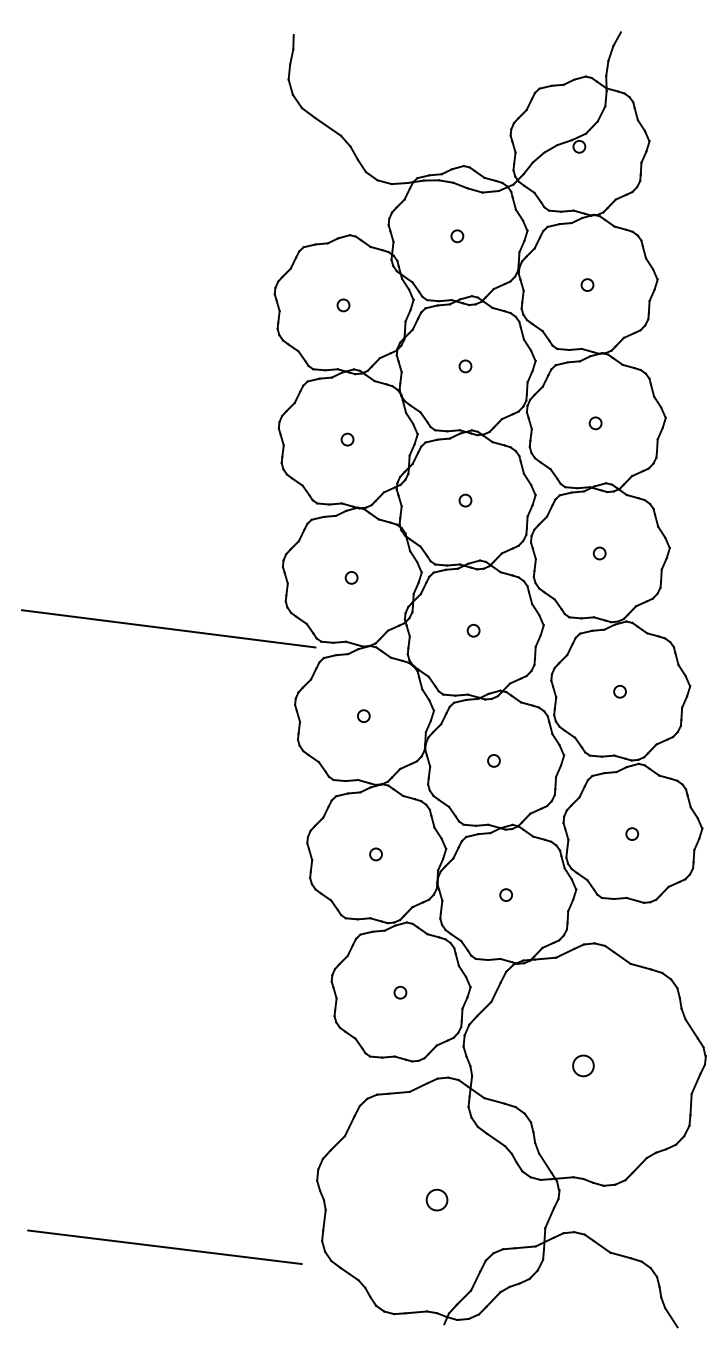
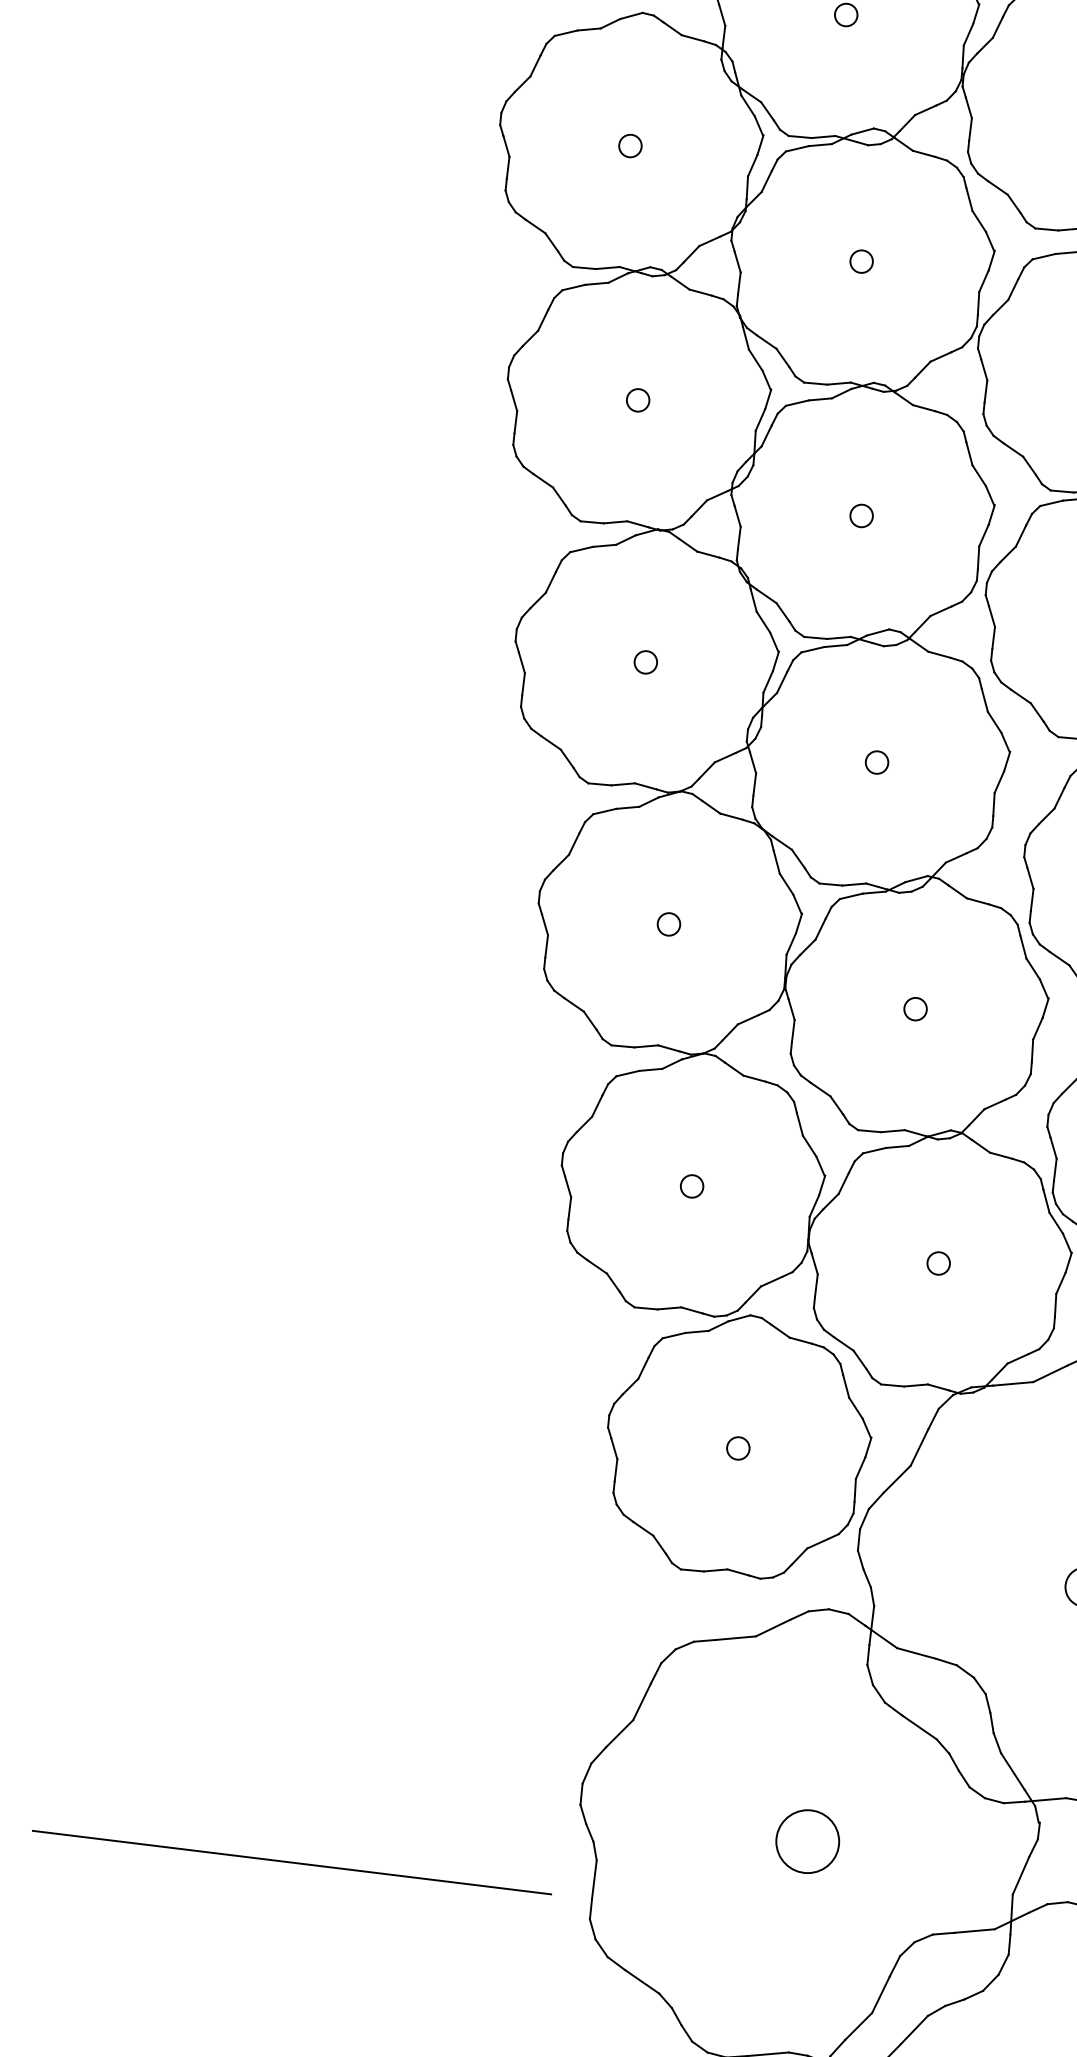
line: (168, 628) -> (298, 758), removed
circle: (436, 1199) -> (806, 1840), size x1.6
line: (164, 1246) -> (291, 1861), moved

